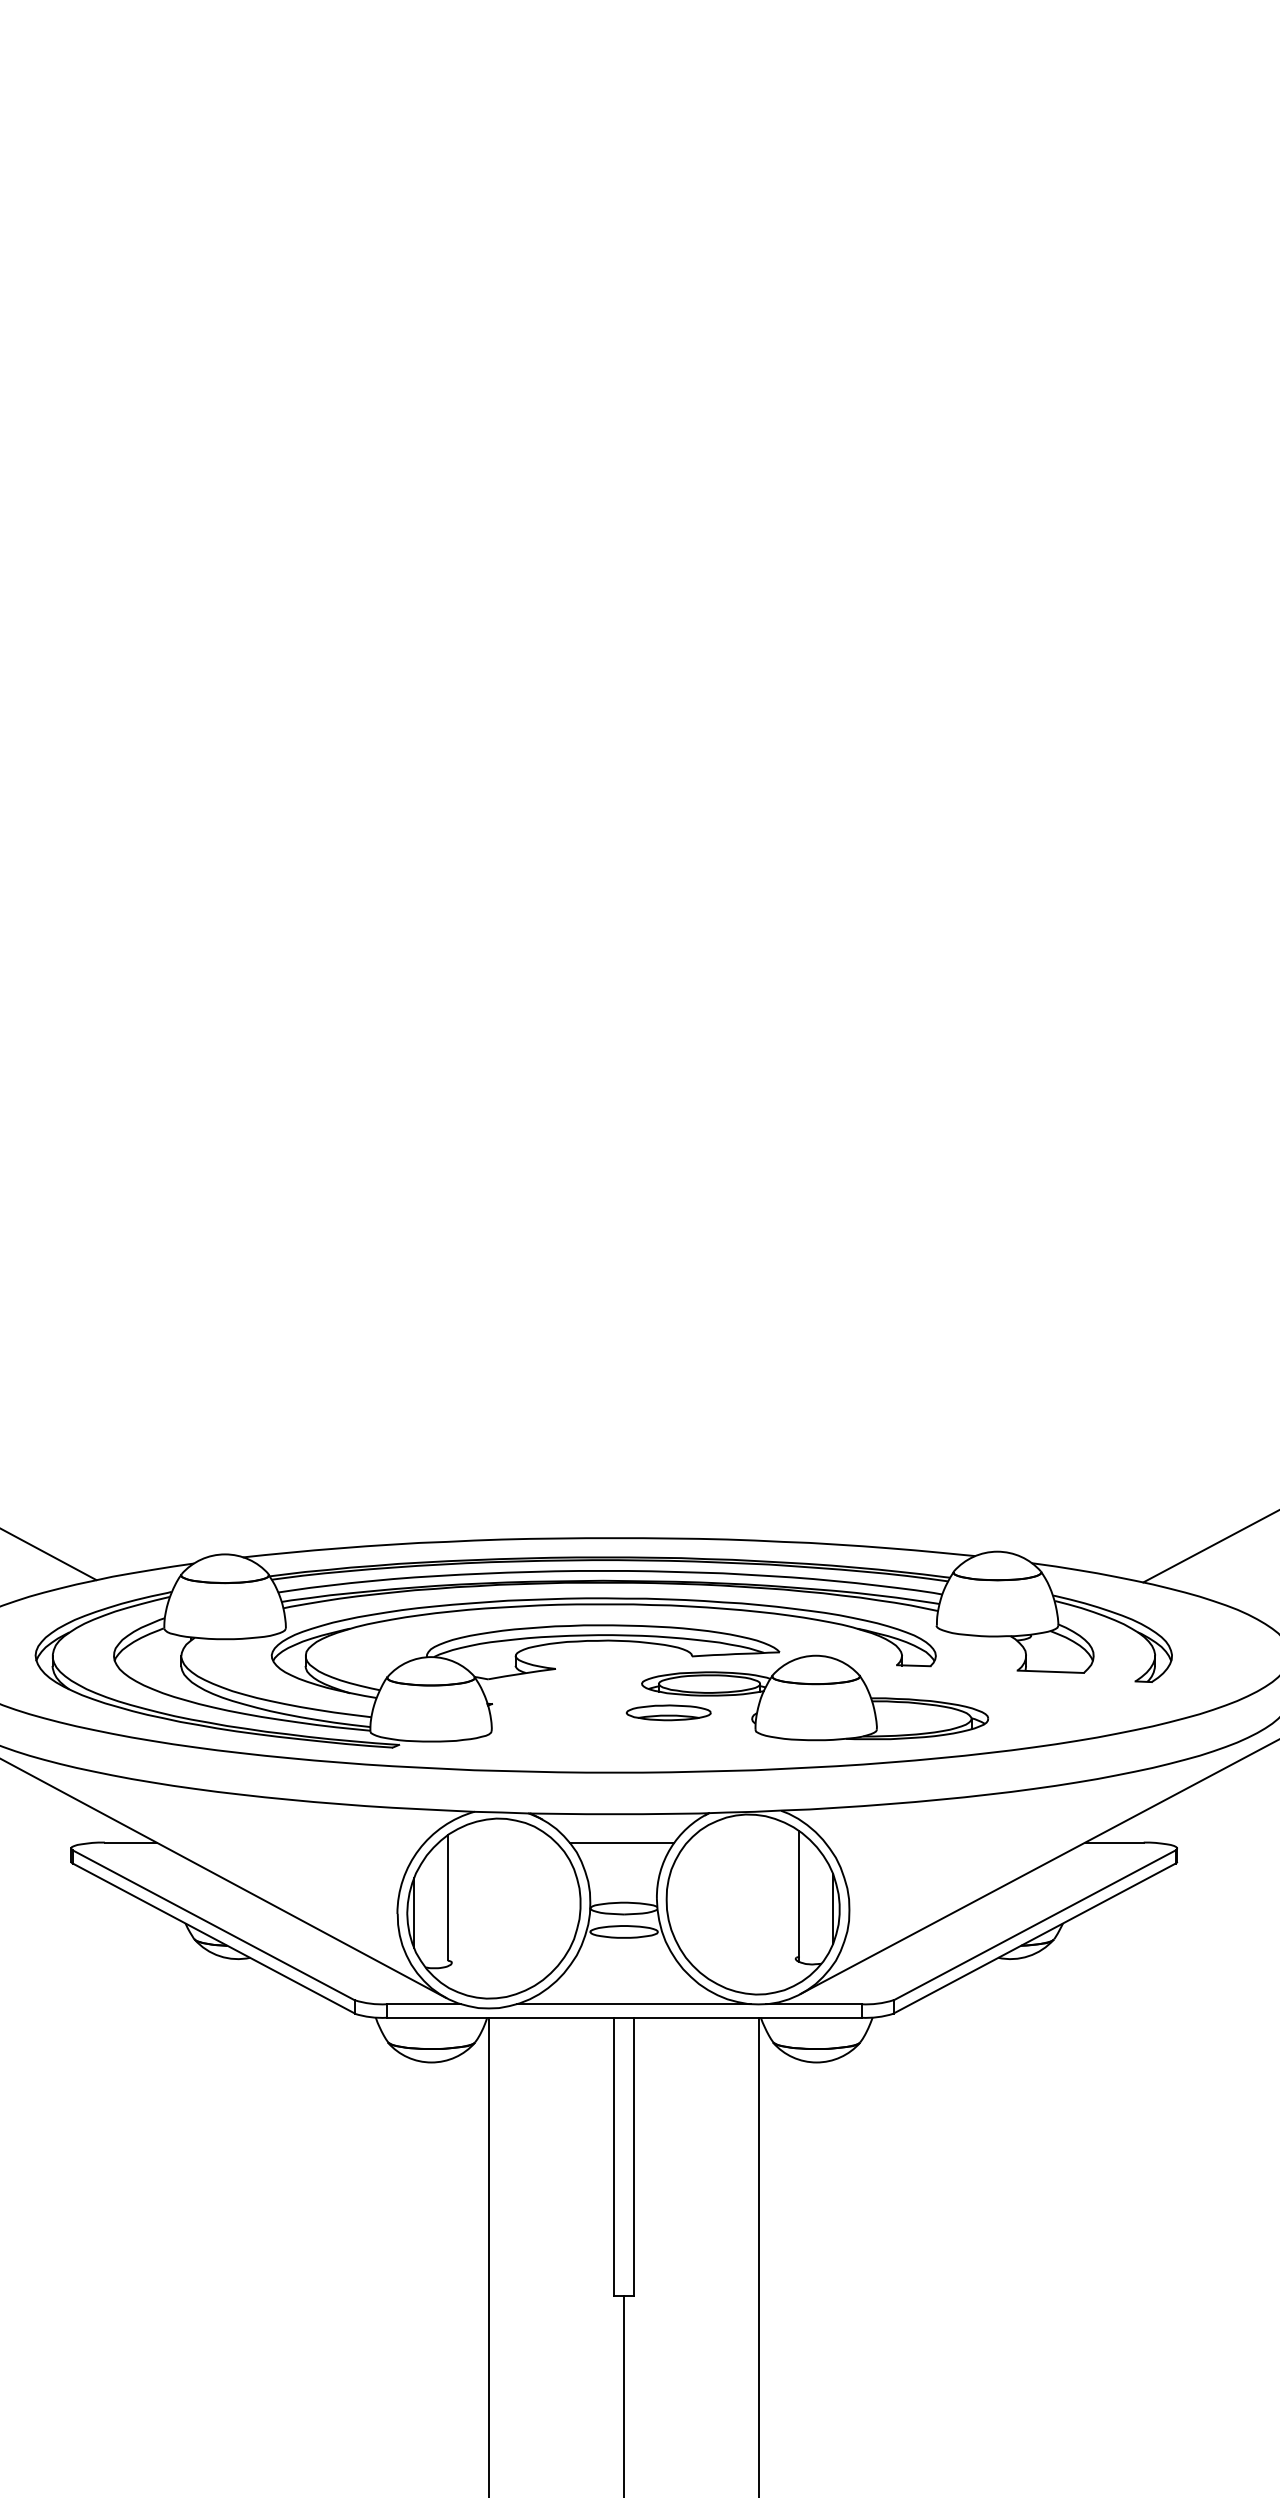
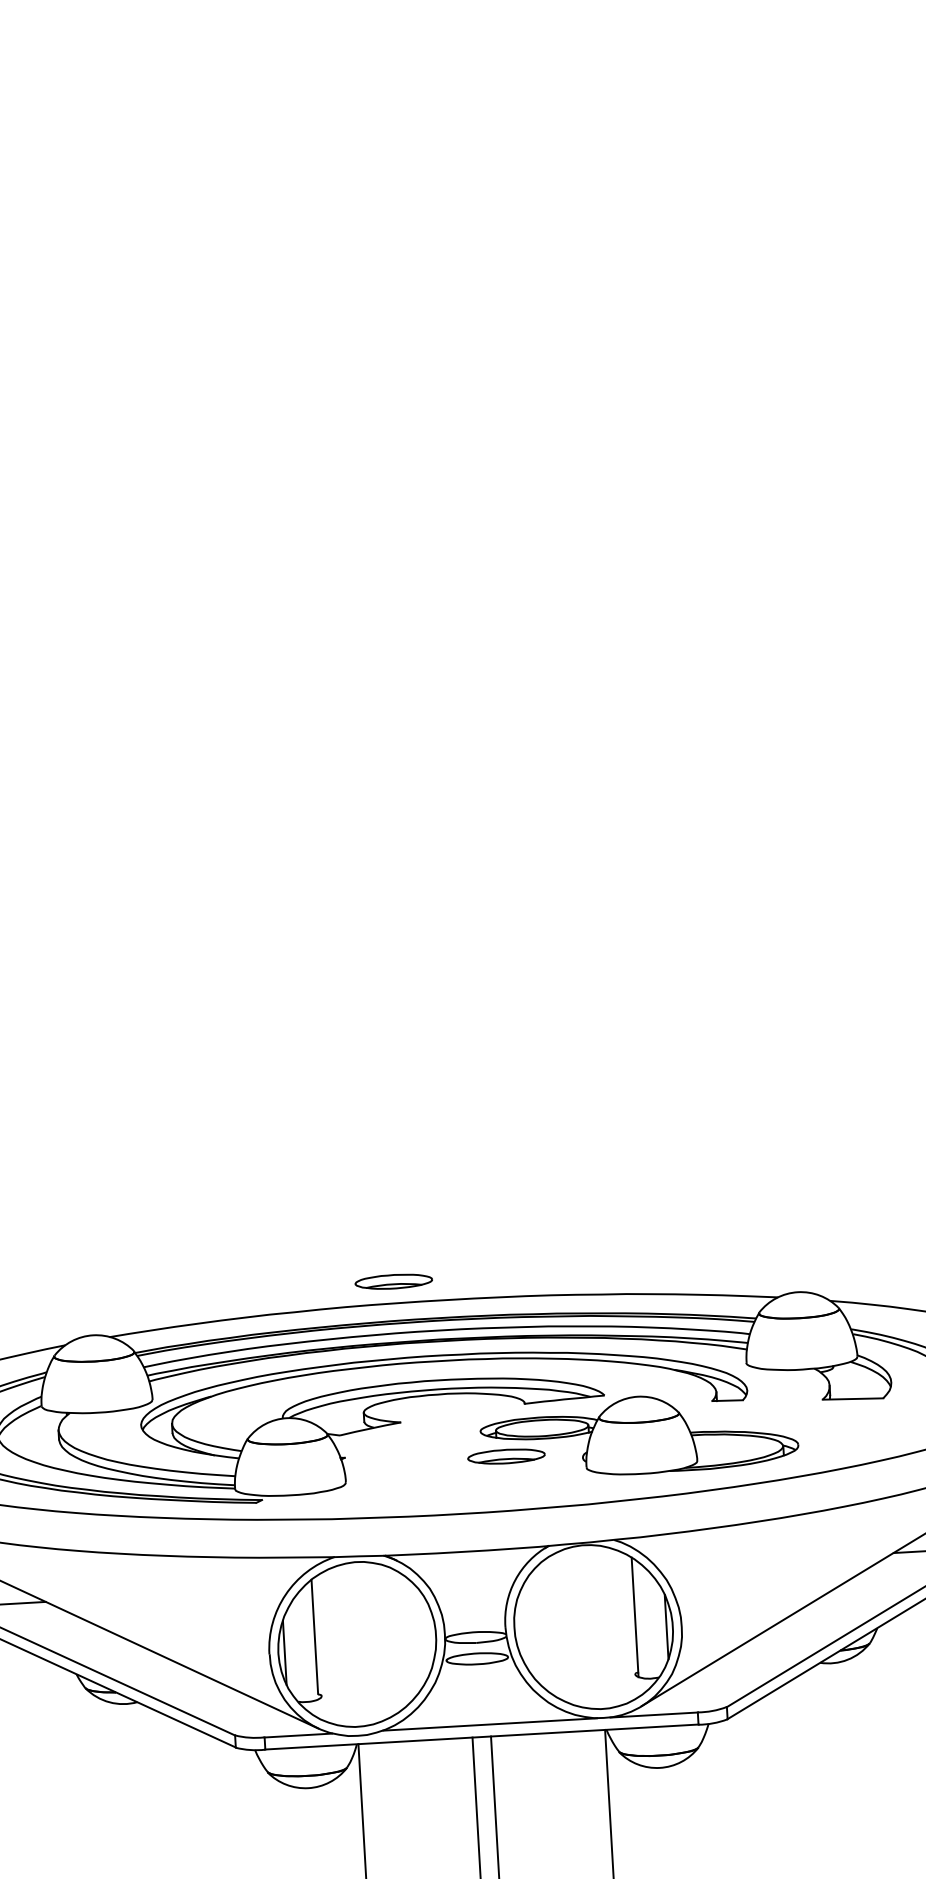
part: (556, 1514) -> (393, 1281), added
line: (621, 1842) -> (470, 1577), removed

